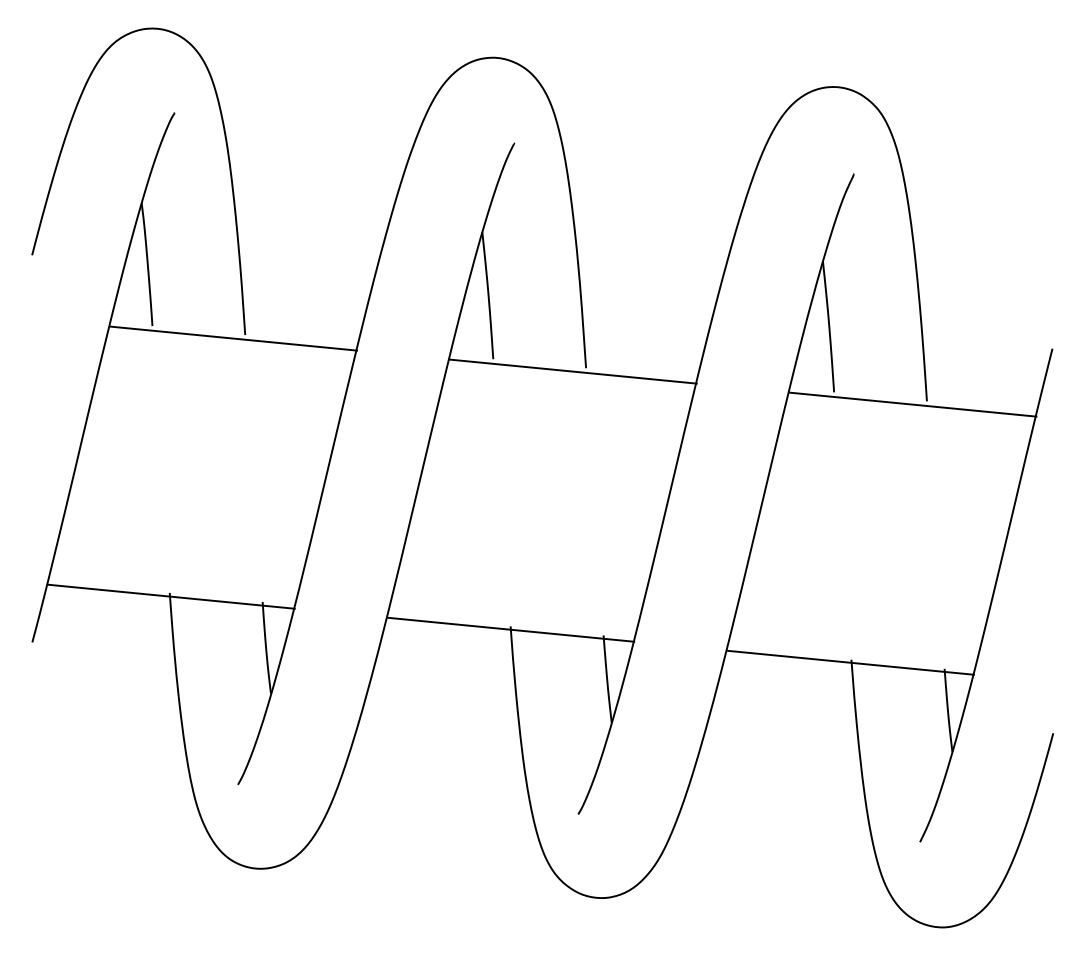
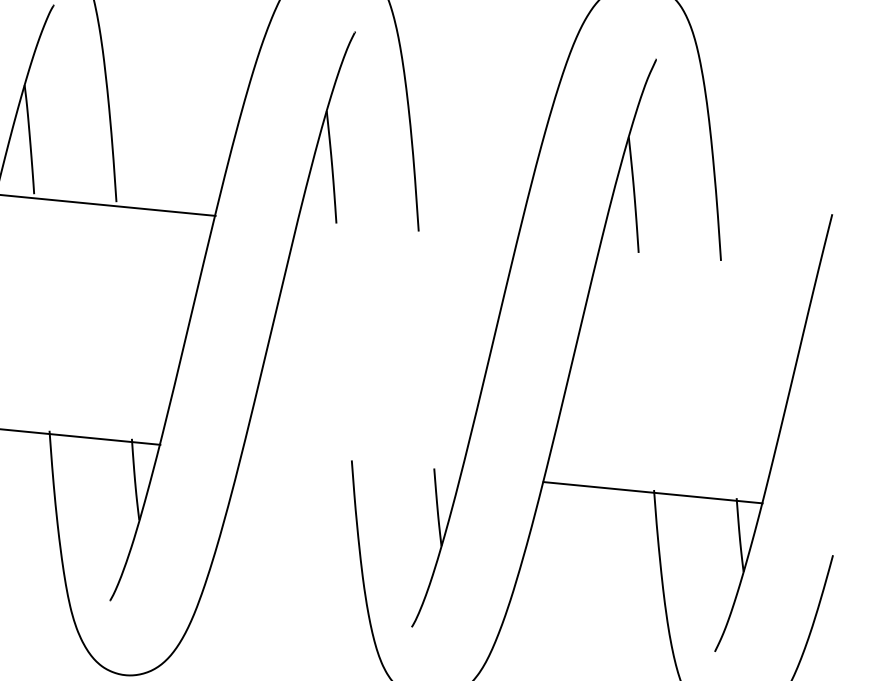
line: (572, 371) -> (406, 234), removed
line: (912, 404) -> (708, 263), removed
line: (510, 629) -> (351, 463), removed

